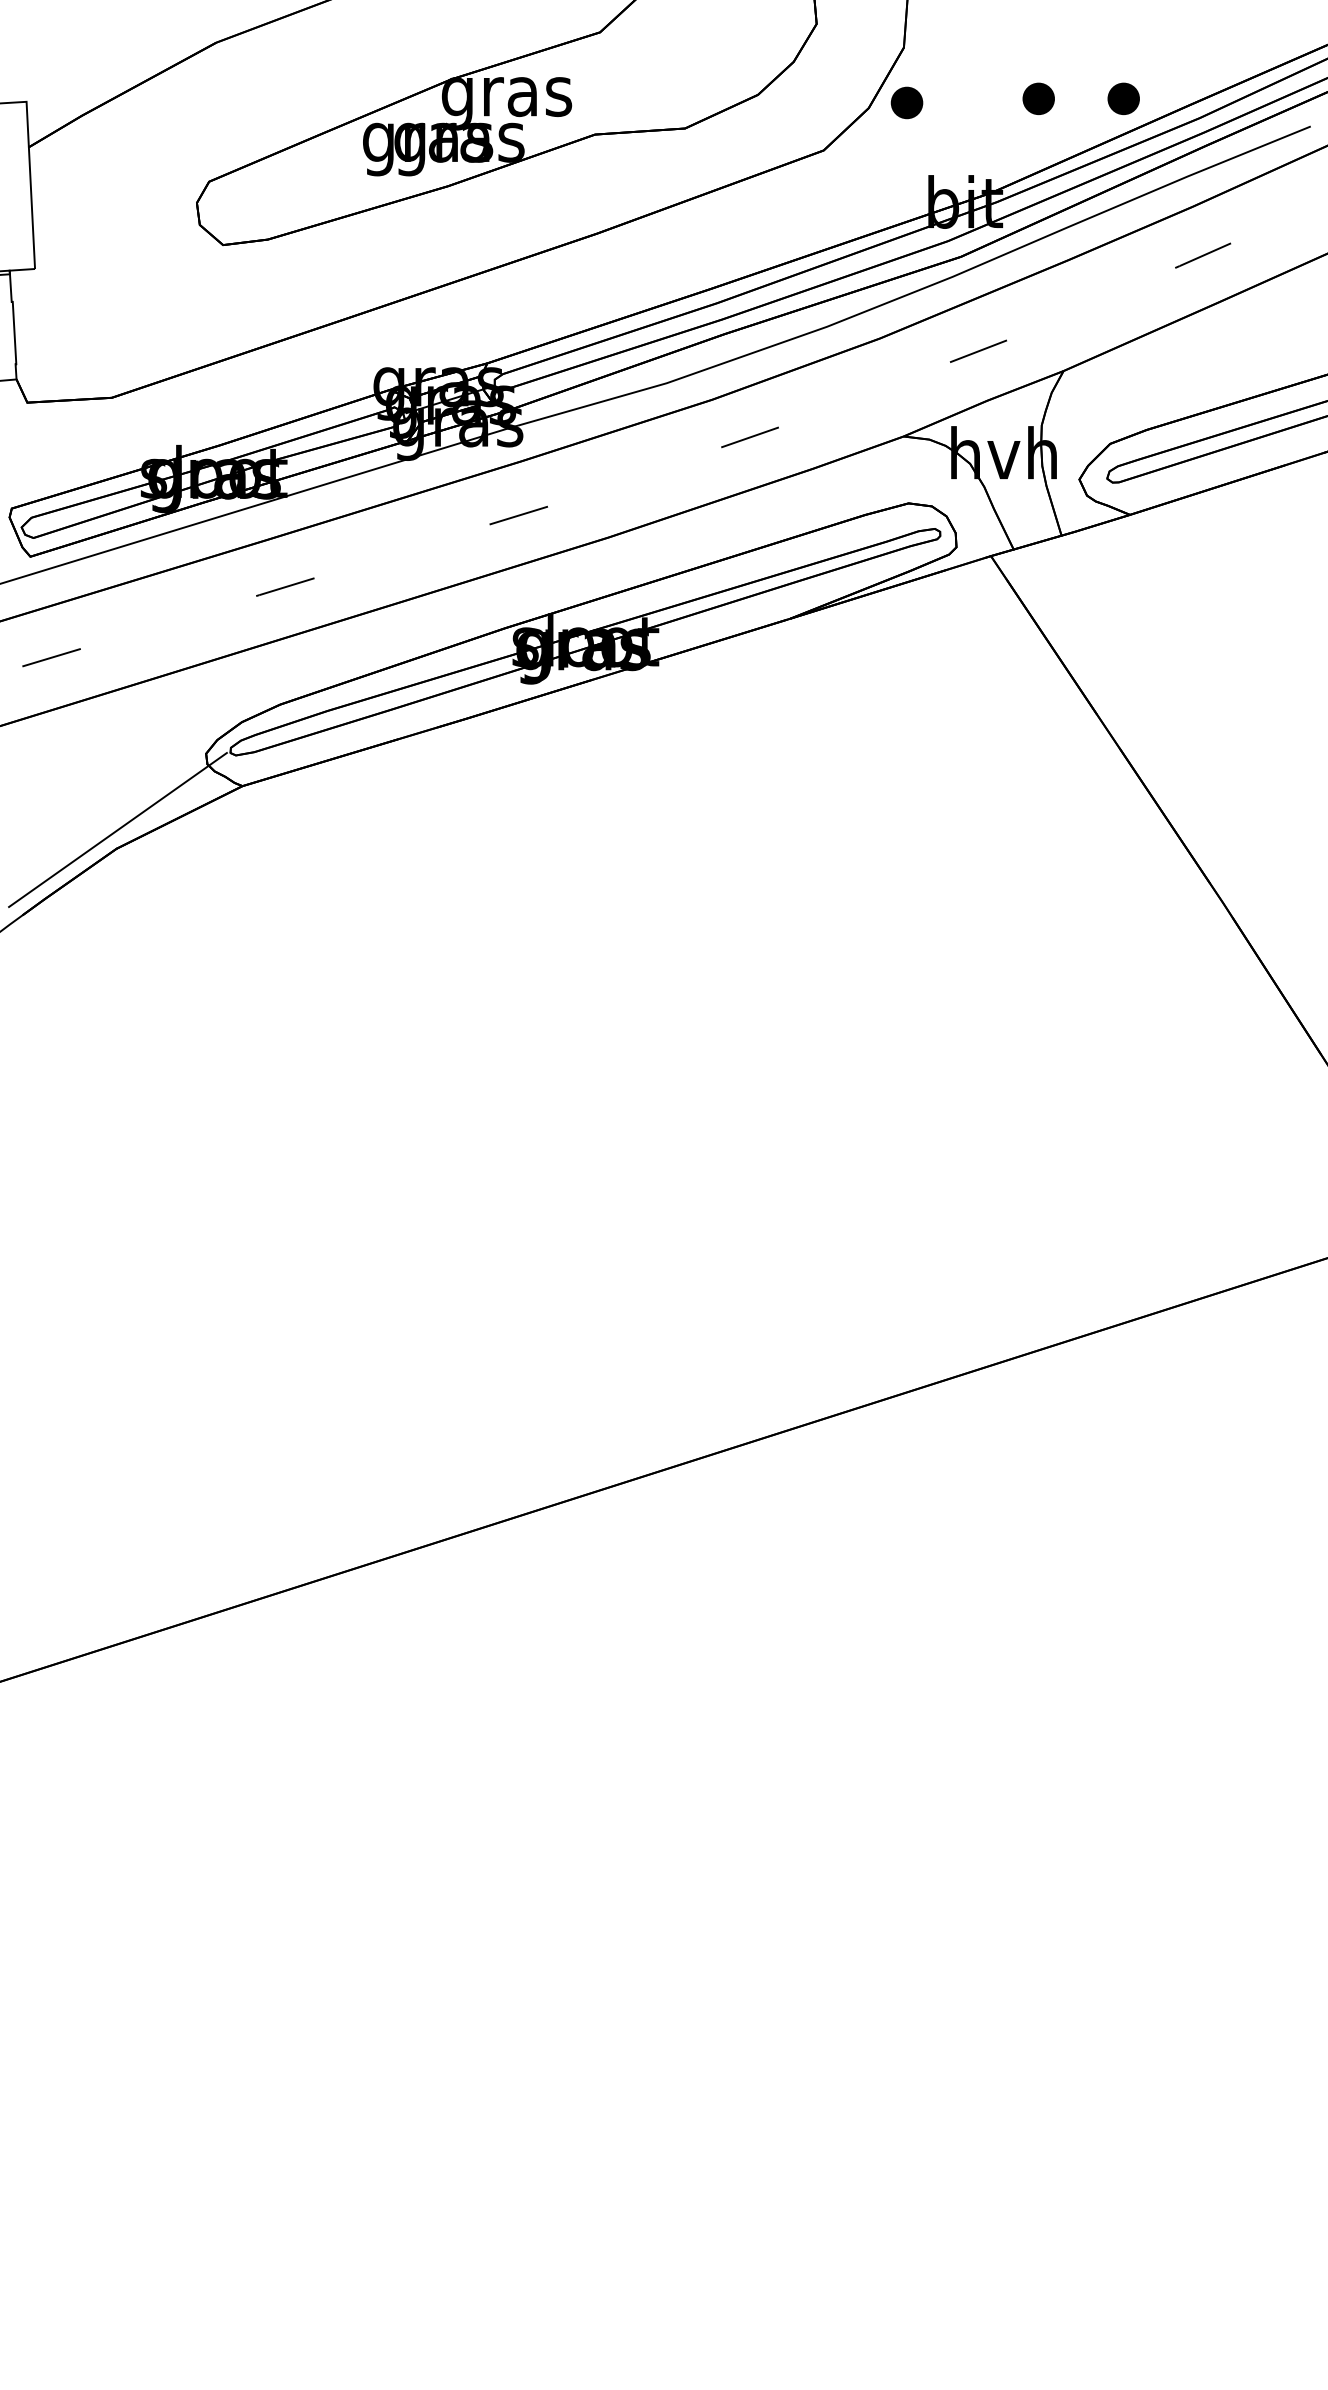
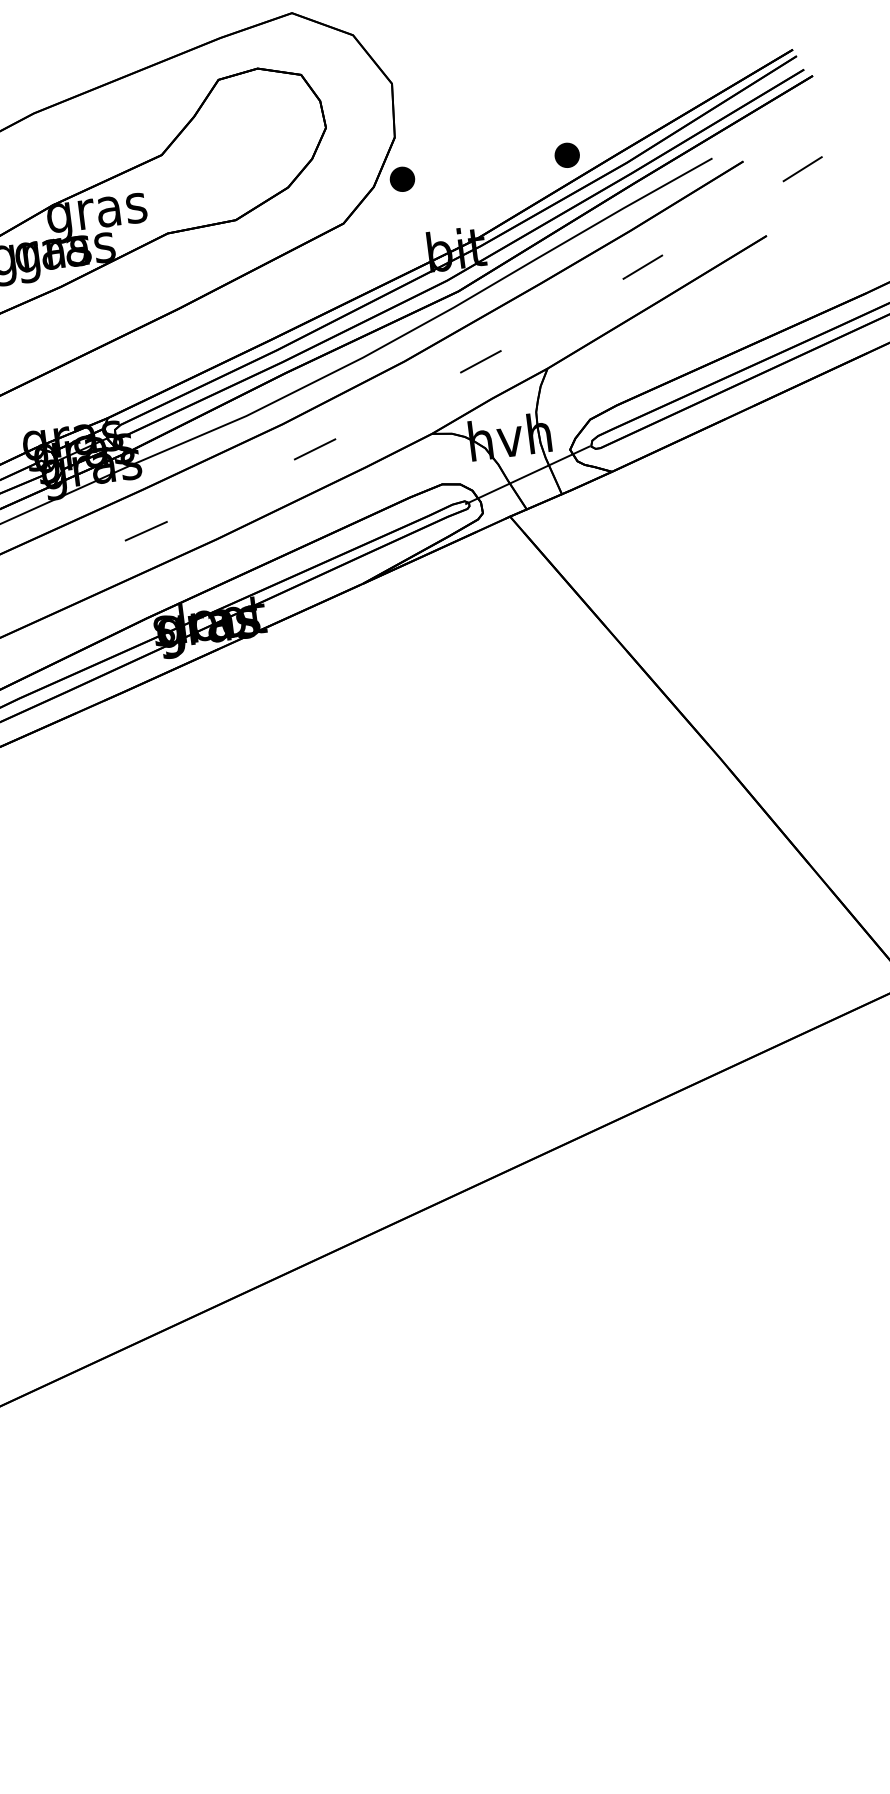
part: (1038, 98) -> (502, 163), removed
line: (1020, 505) -> (527, 475), added

